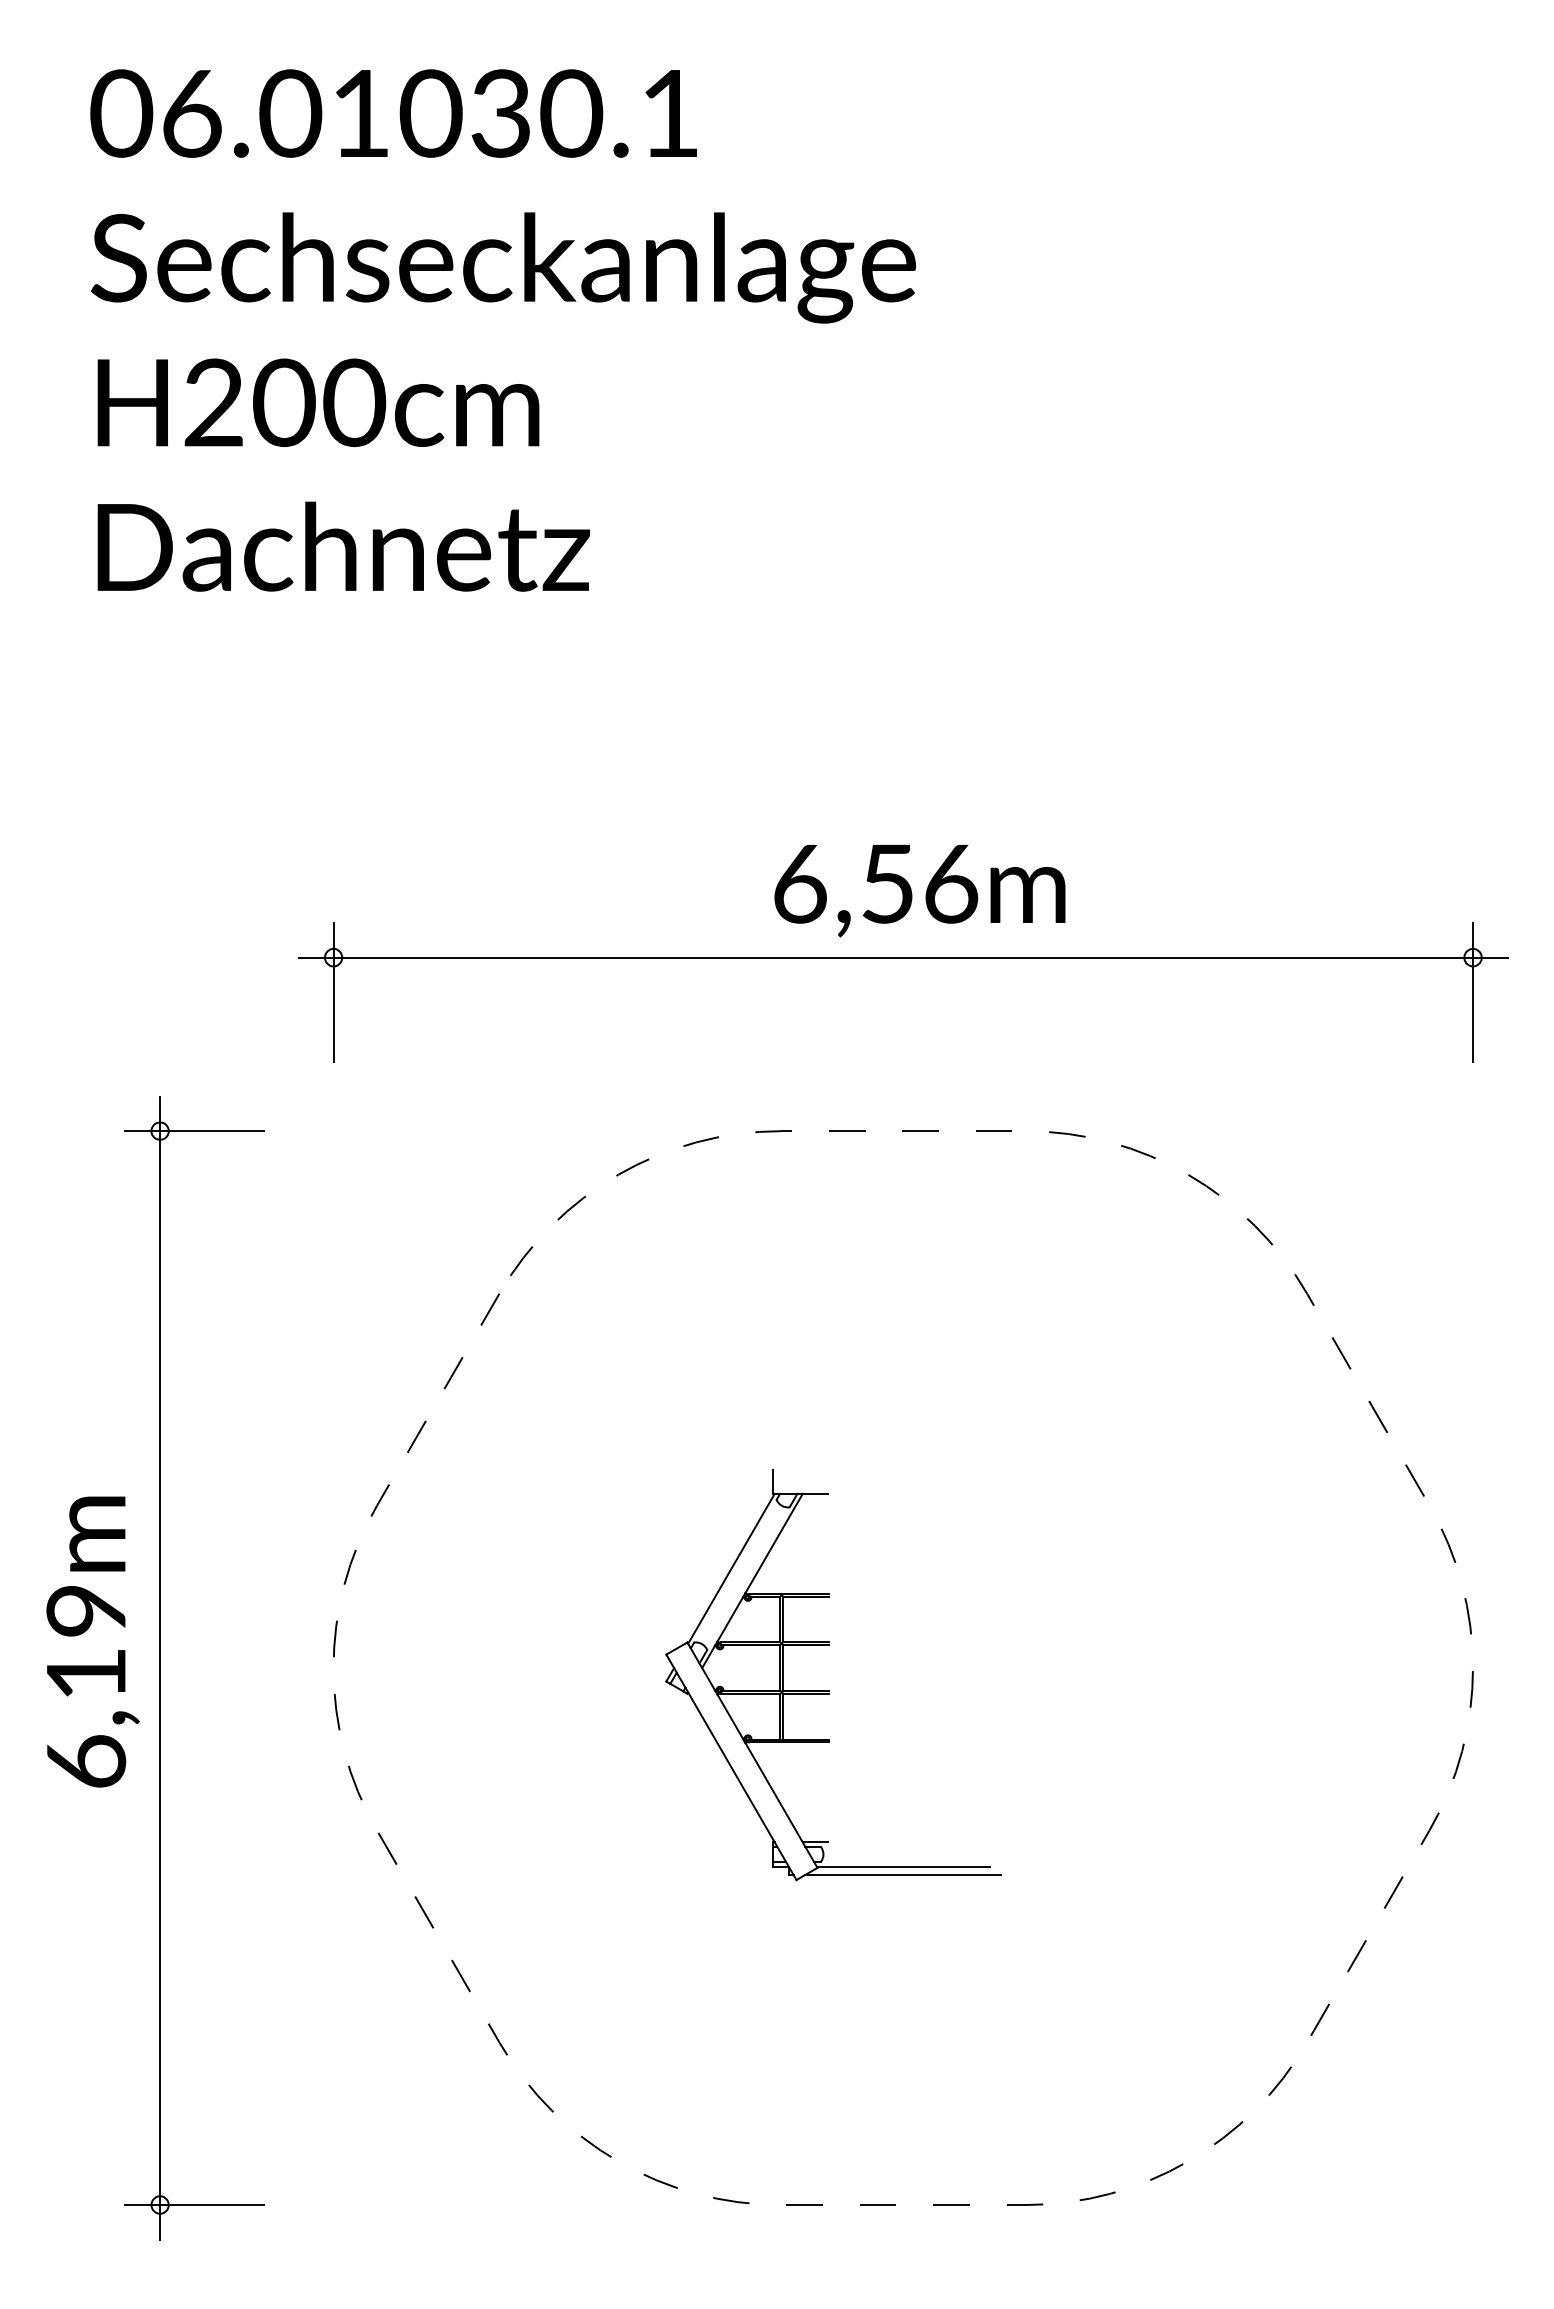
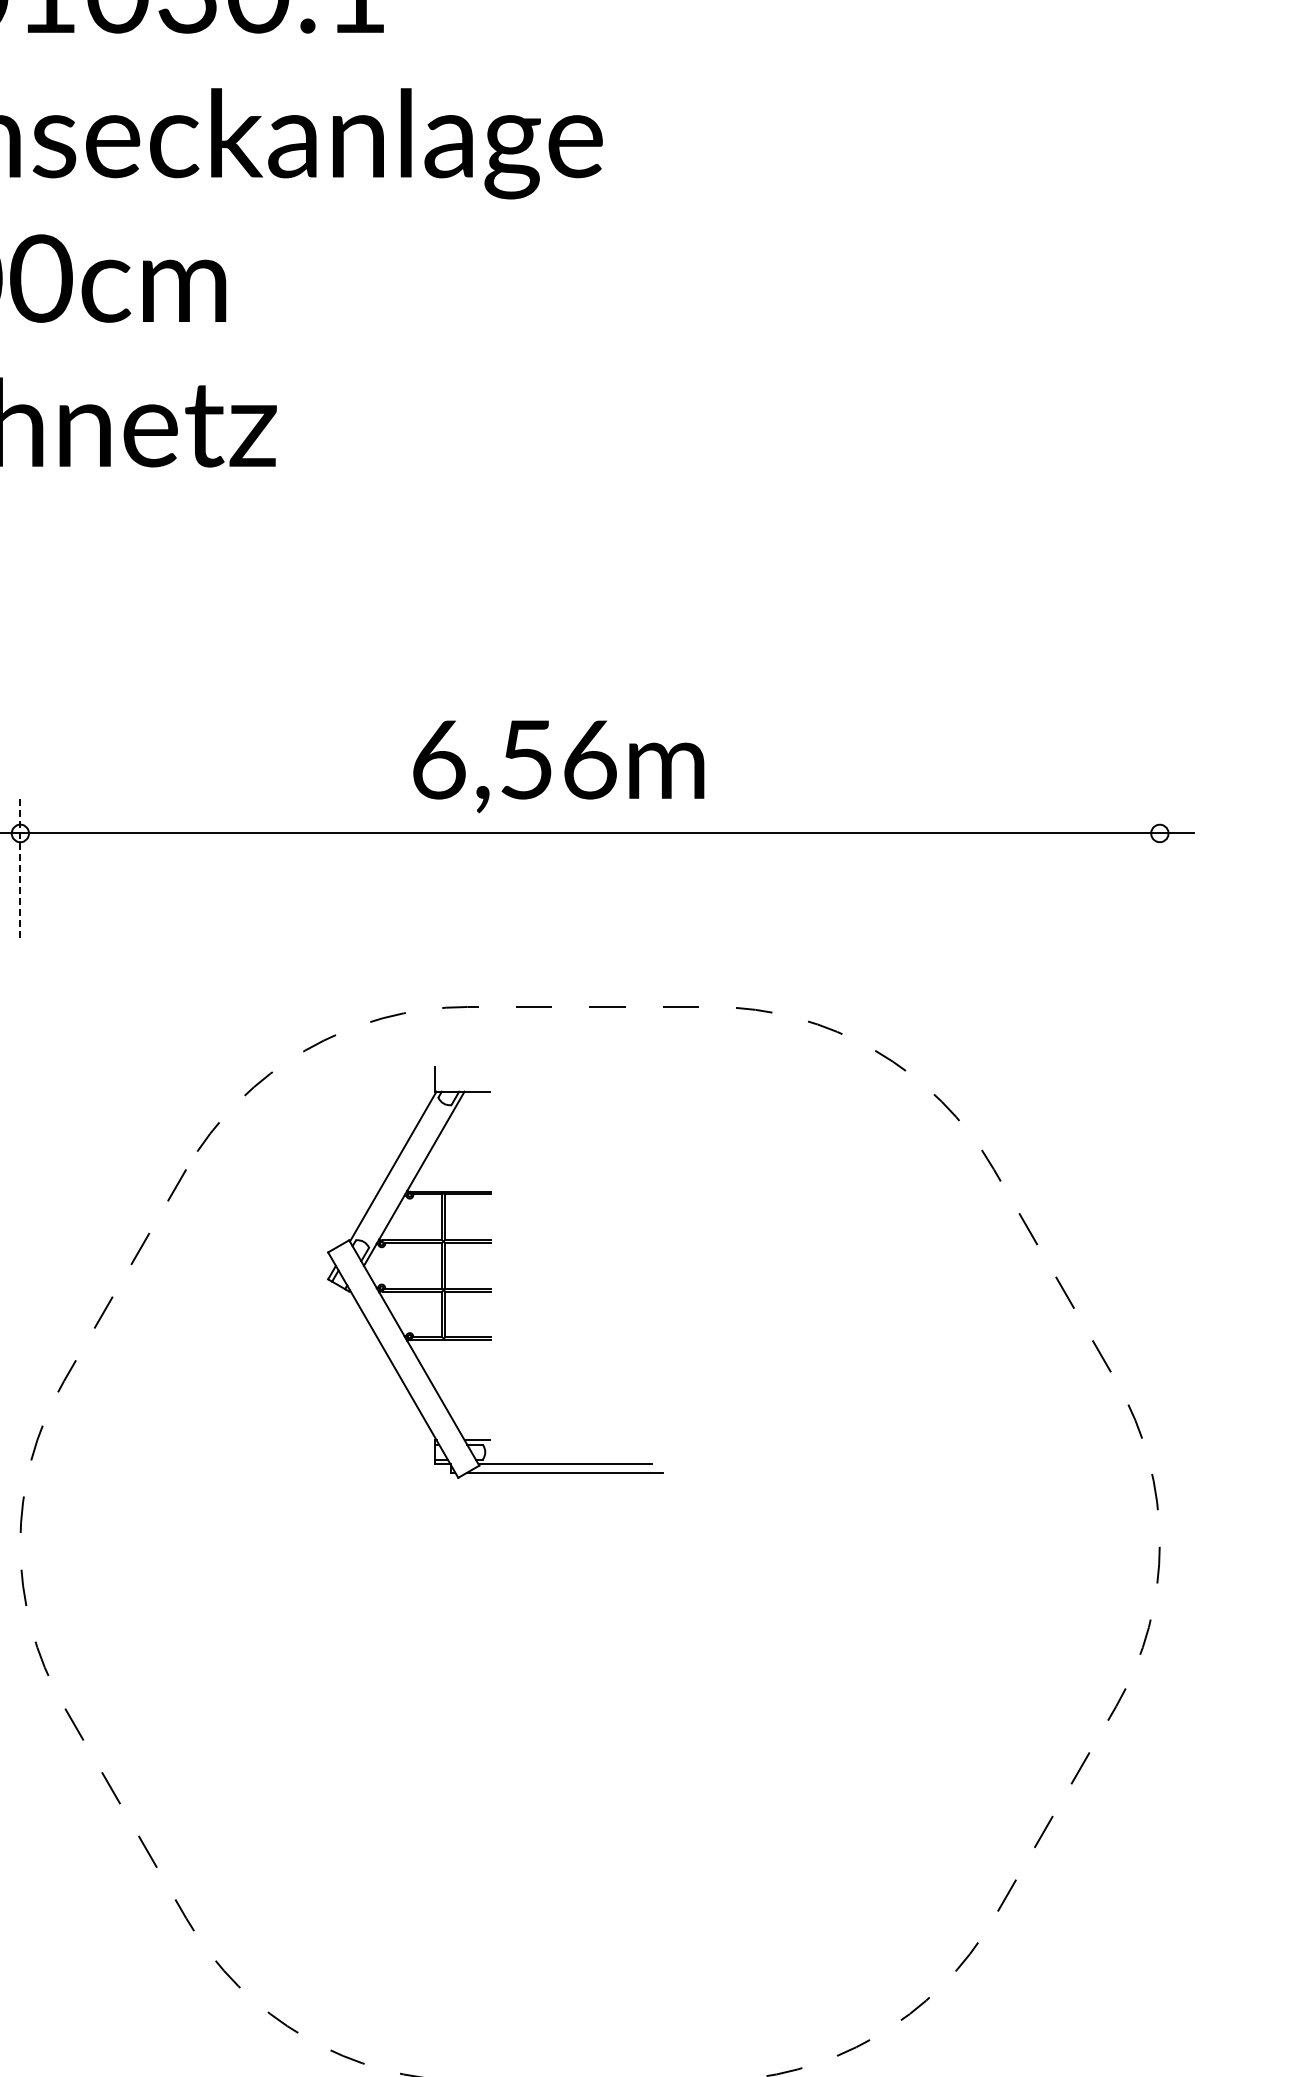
text: (919, 891) -> (558, 767), moved
line: (333, 991) -> (20, 867), solid -> dashed
line: (1472, 991) -> (1159, 867), removed
part: (829, 1690) -> (491, 1288), moved

